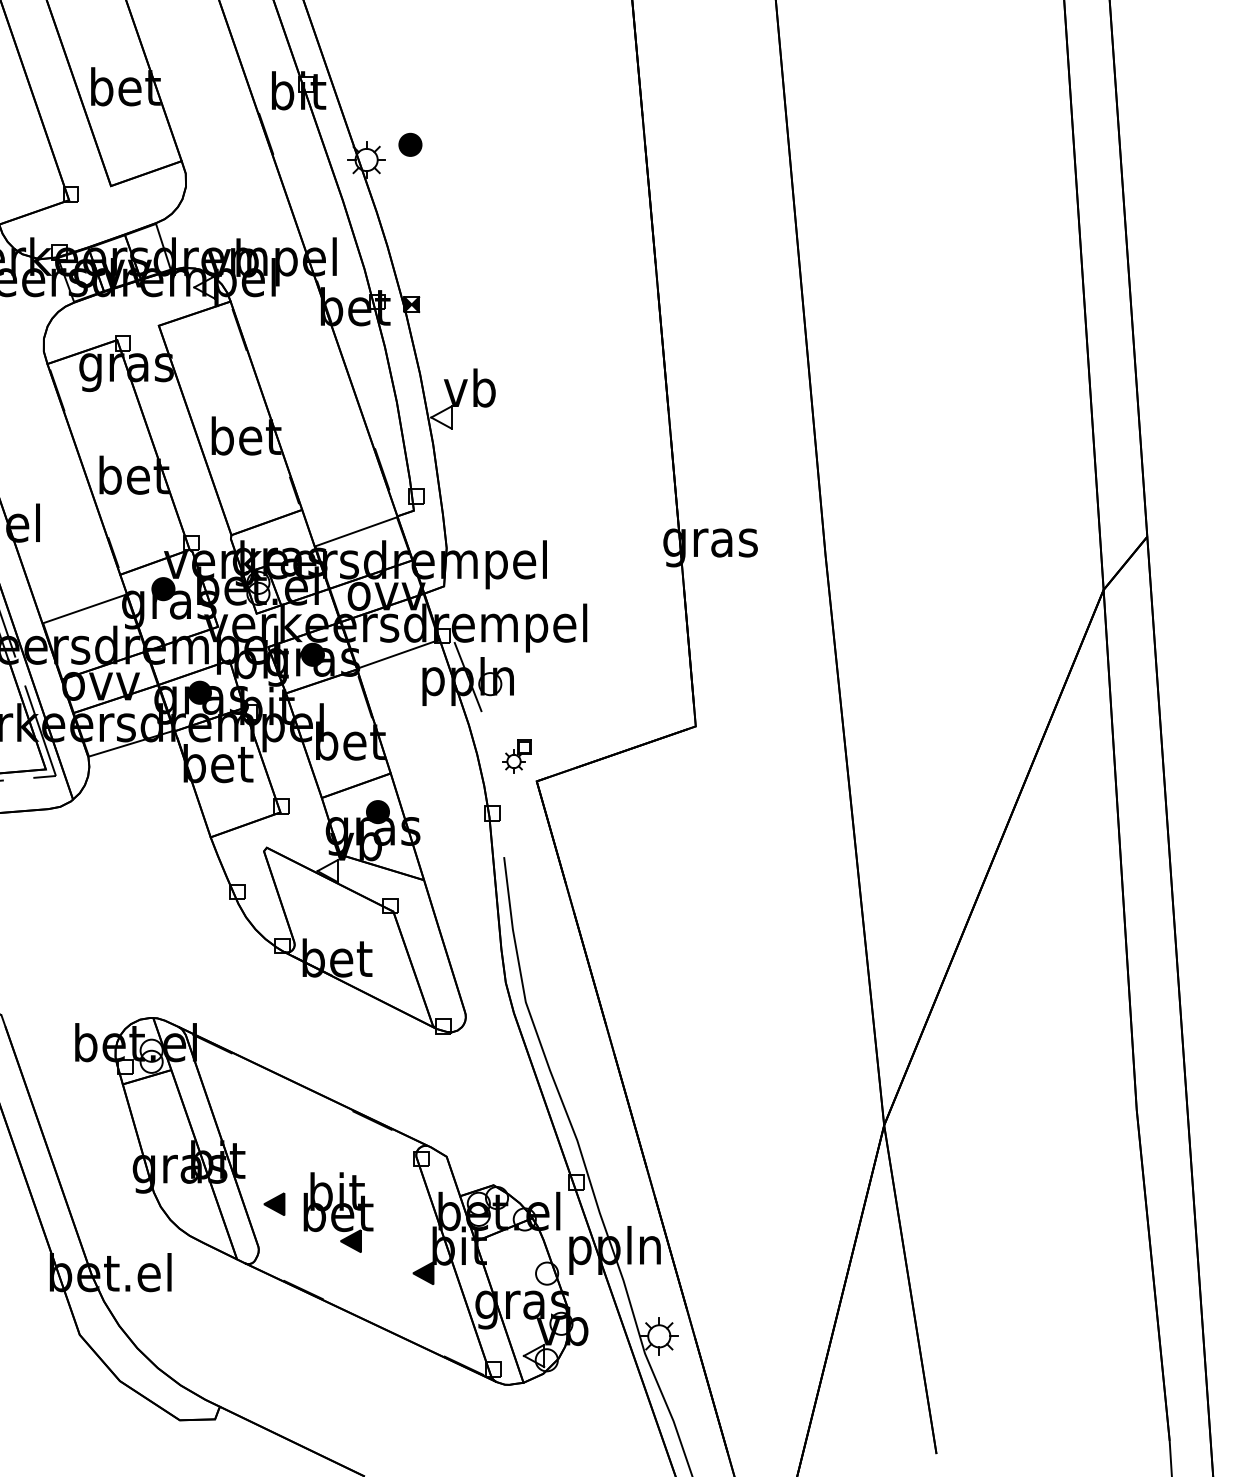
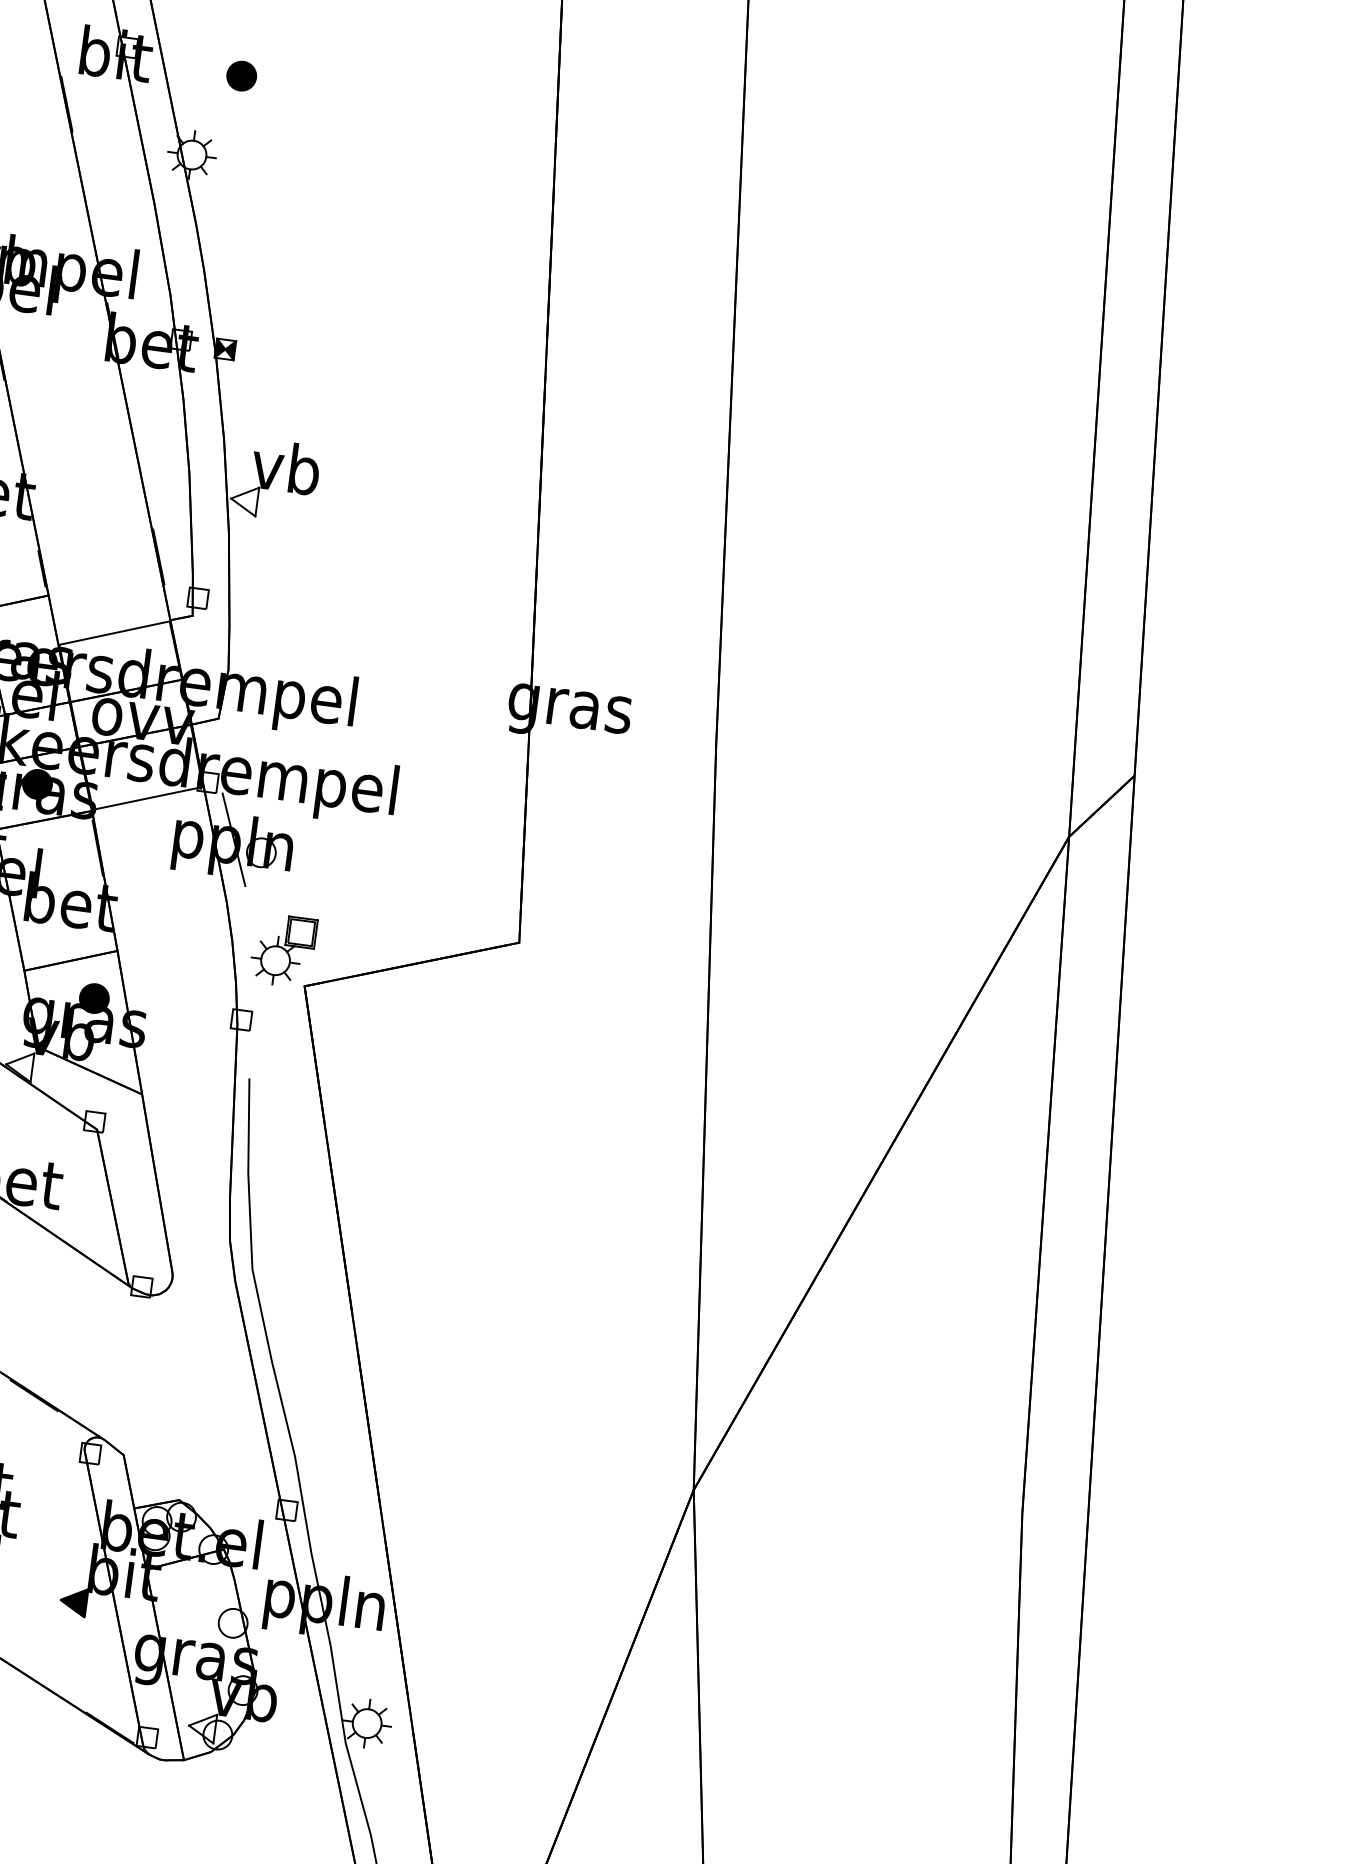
part: (410, 144) -> (241, 75), moved
part: (516, 756) -> (282, 950), size x1.67

